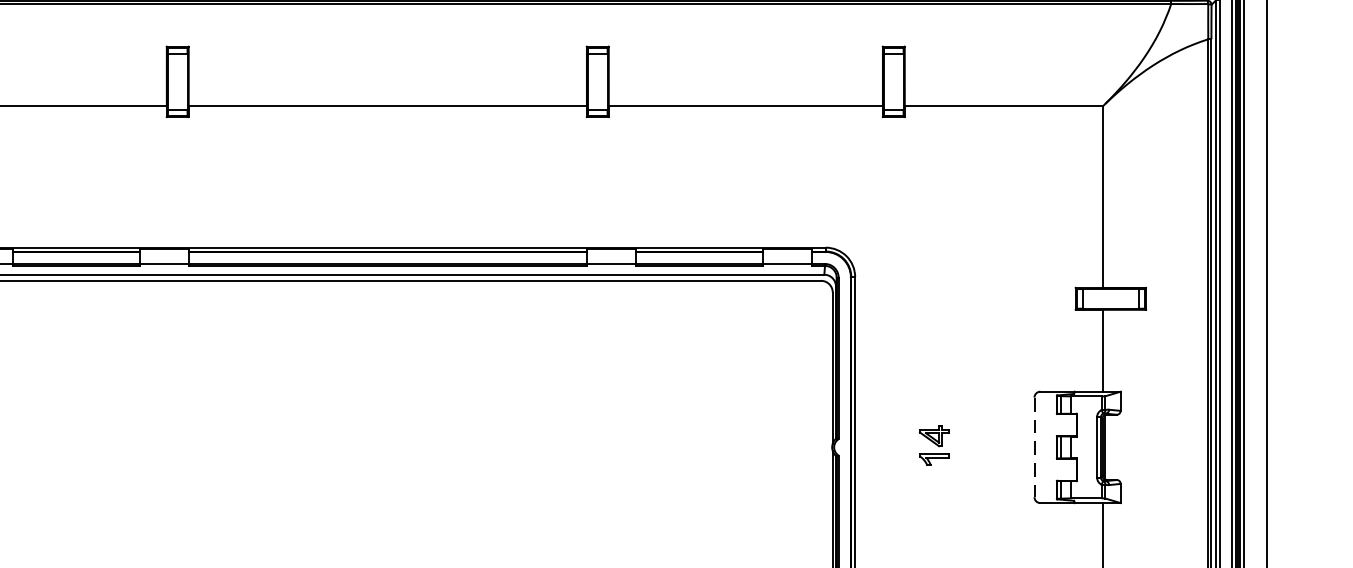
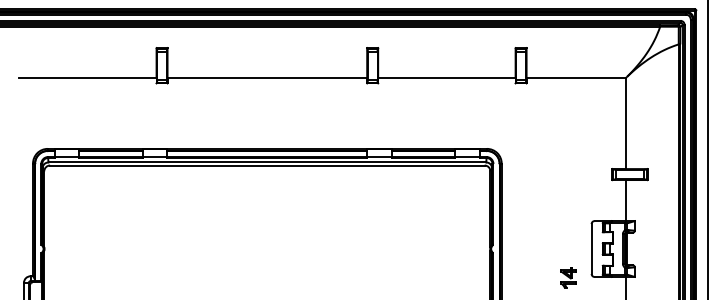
part: (934, 444) -> (568, 277), moved
line: (1034, 448) -> (591, 249), dashed -> solid

